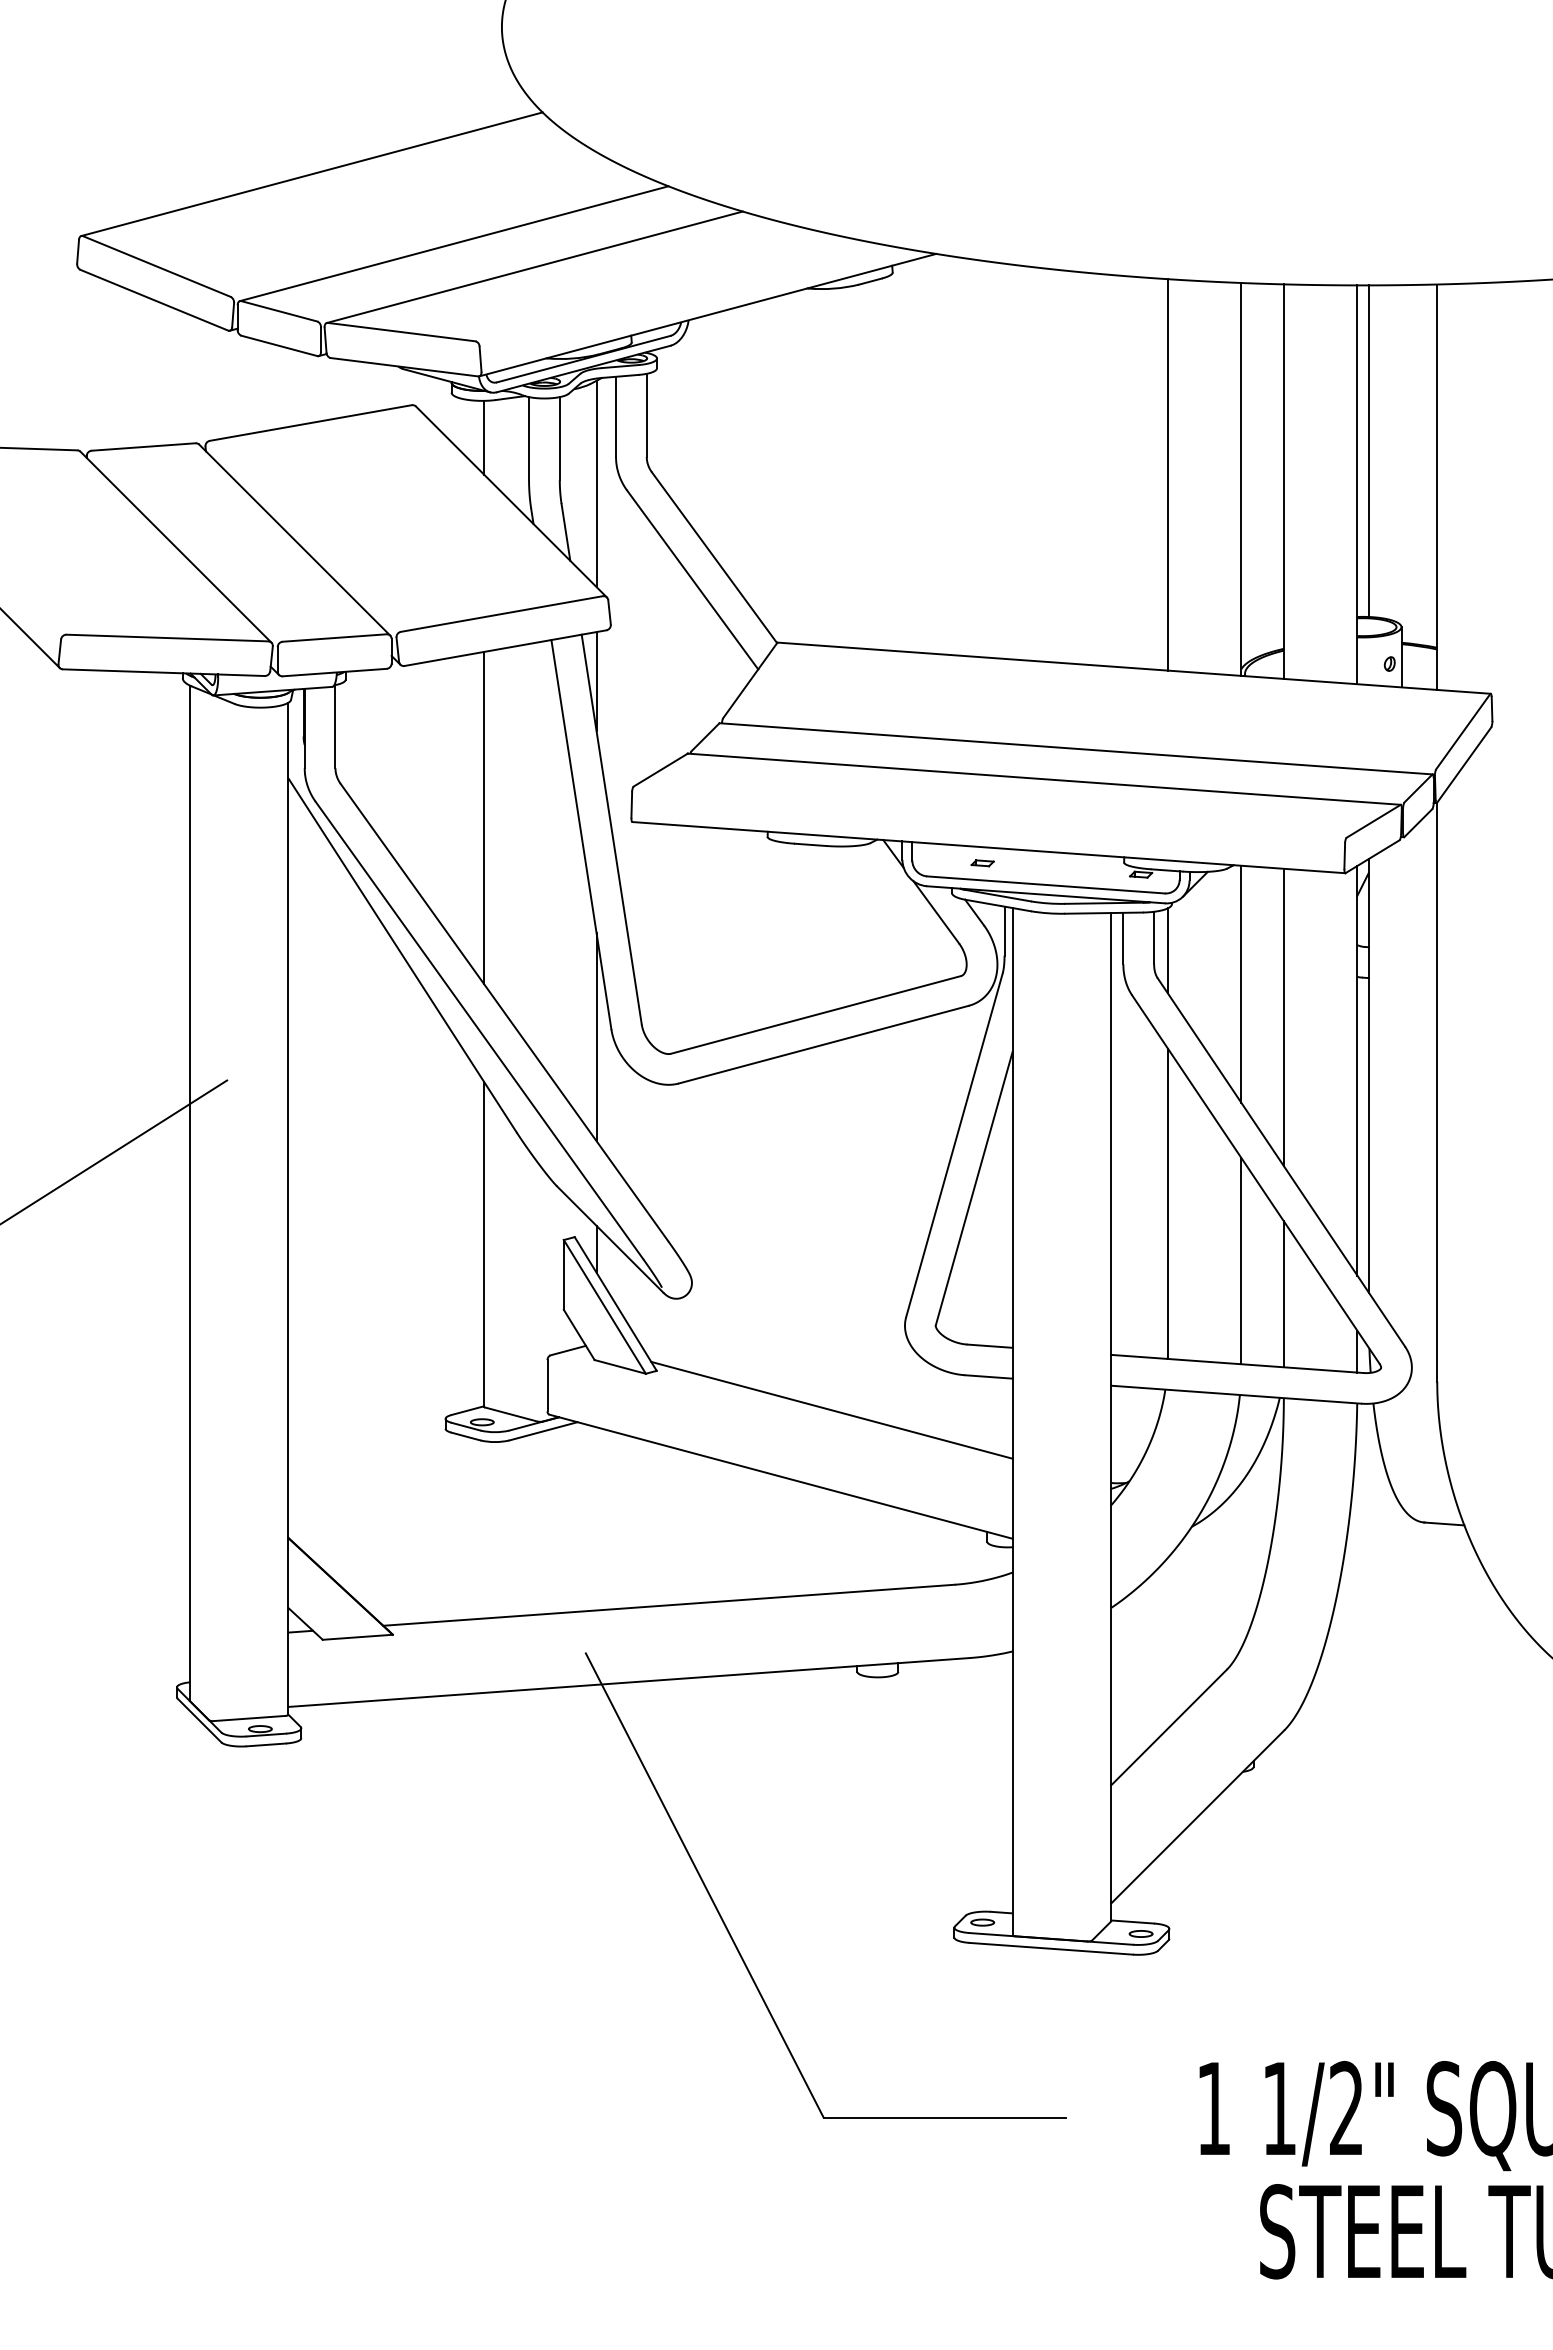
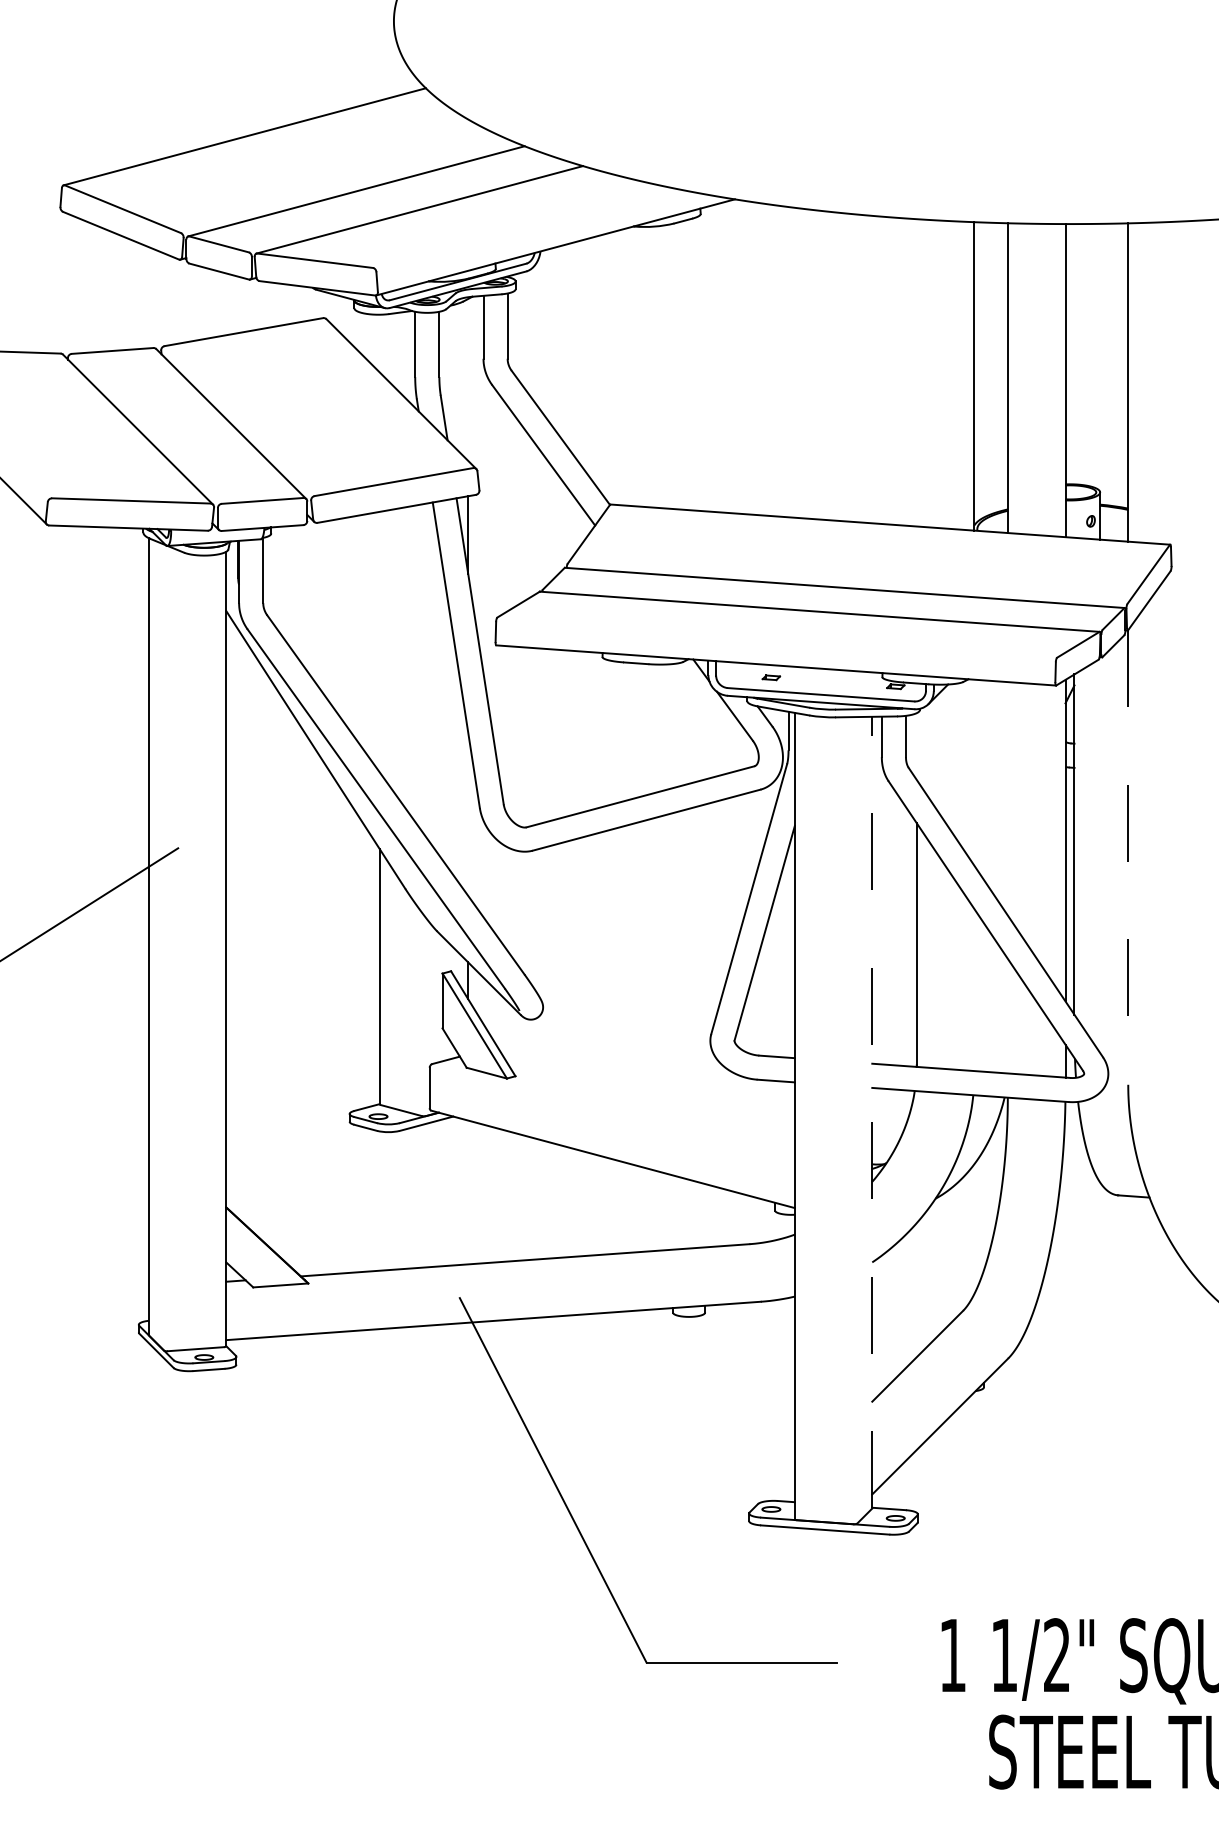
line: (484, 437) -> (380, 343), removed
line: (1368, 450) -> (1074, 353), removed
line: (1167, 474) -> (916, 372), removed
line: (596, 483) -> (468, 379), removed
line: (484, 817) -> (380, 641), removed
line: (1167, 950) -> (916, 746), removed
line: (1241, 983) -> (974, 772), removed
line: (1283, 1017) -> (1007, 798), removed
line: (596, 1037) -> (468, 814), removed
line: (1437, 1092) -> (1128, 857), solid -> dashed
line: (1241, 1260) -> (974, 989), removed
line: (1283, 1294) -> (1007, 1016), removed
line: (831, 1409) -> (652, 1106), removed
line: (1111, 1416) -> (872, 1112), solid -> dashed

